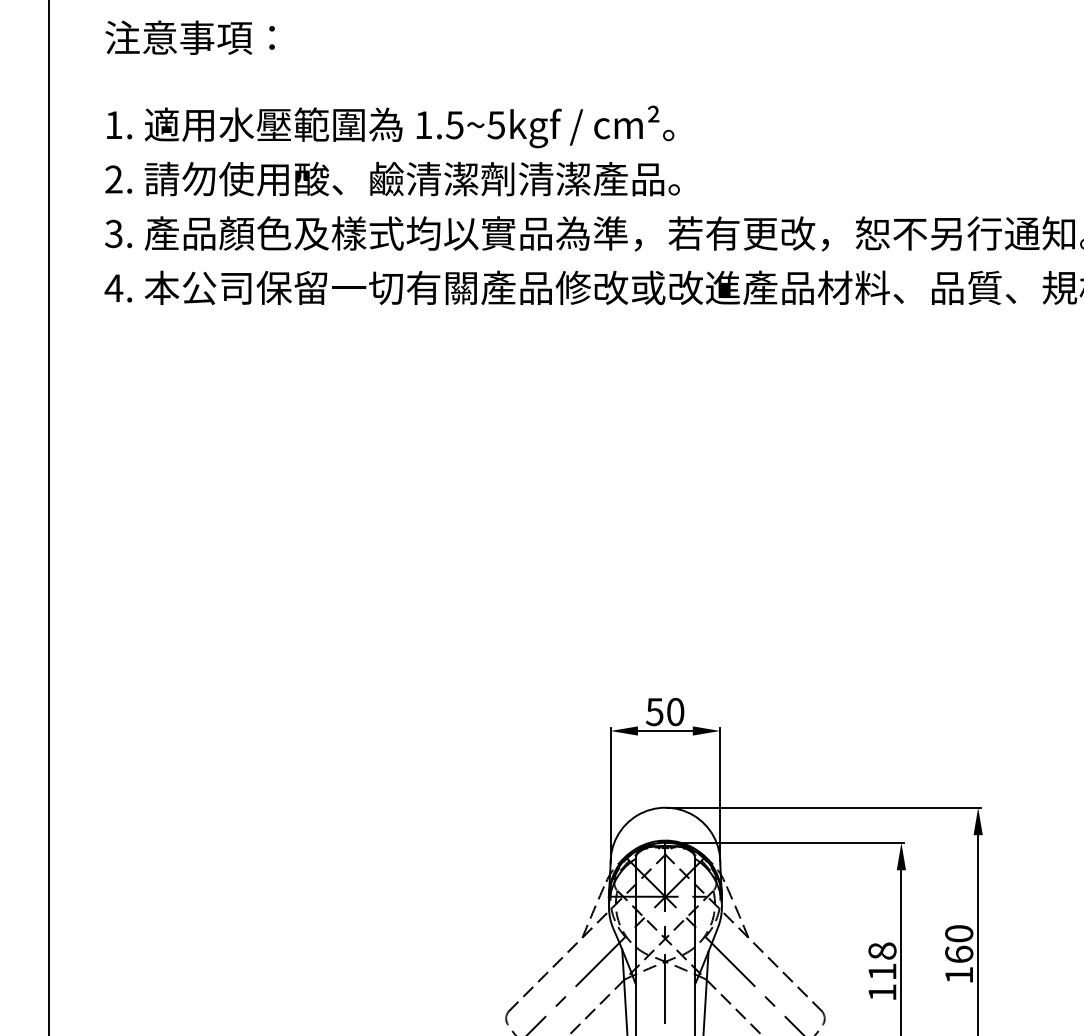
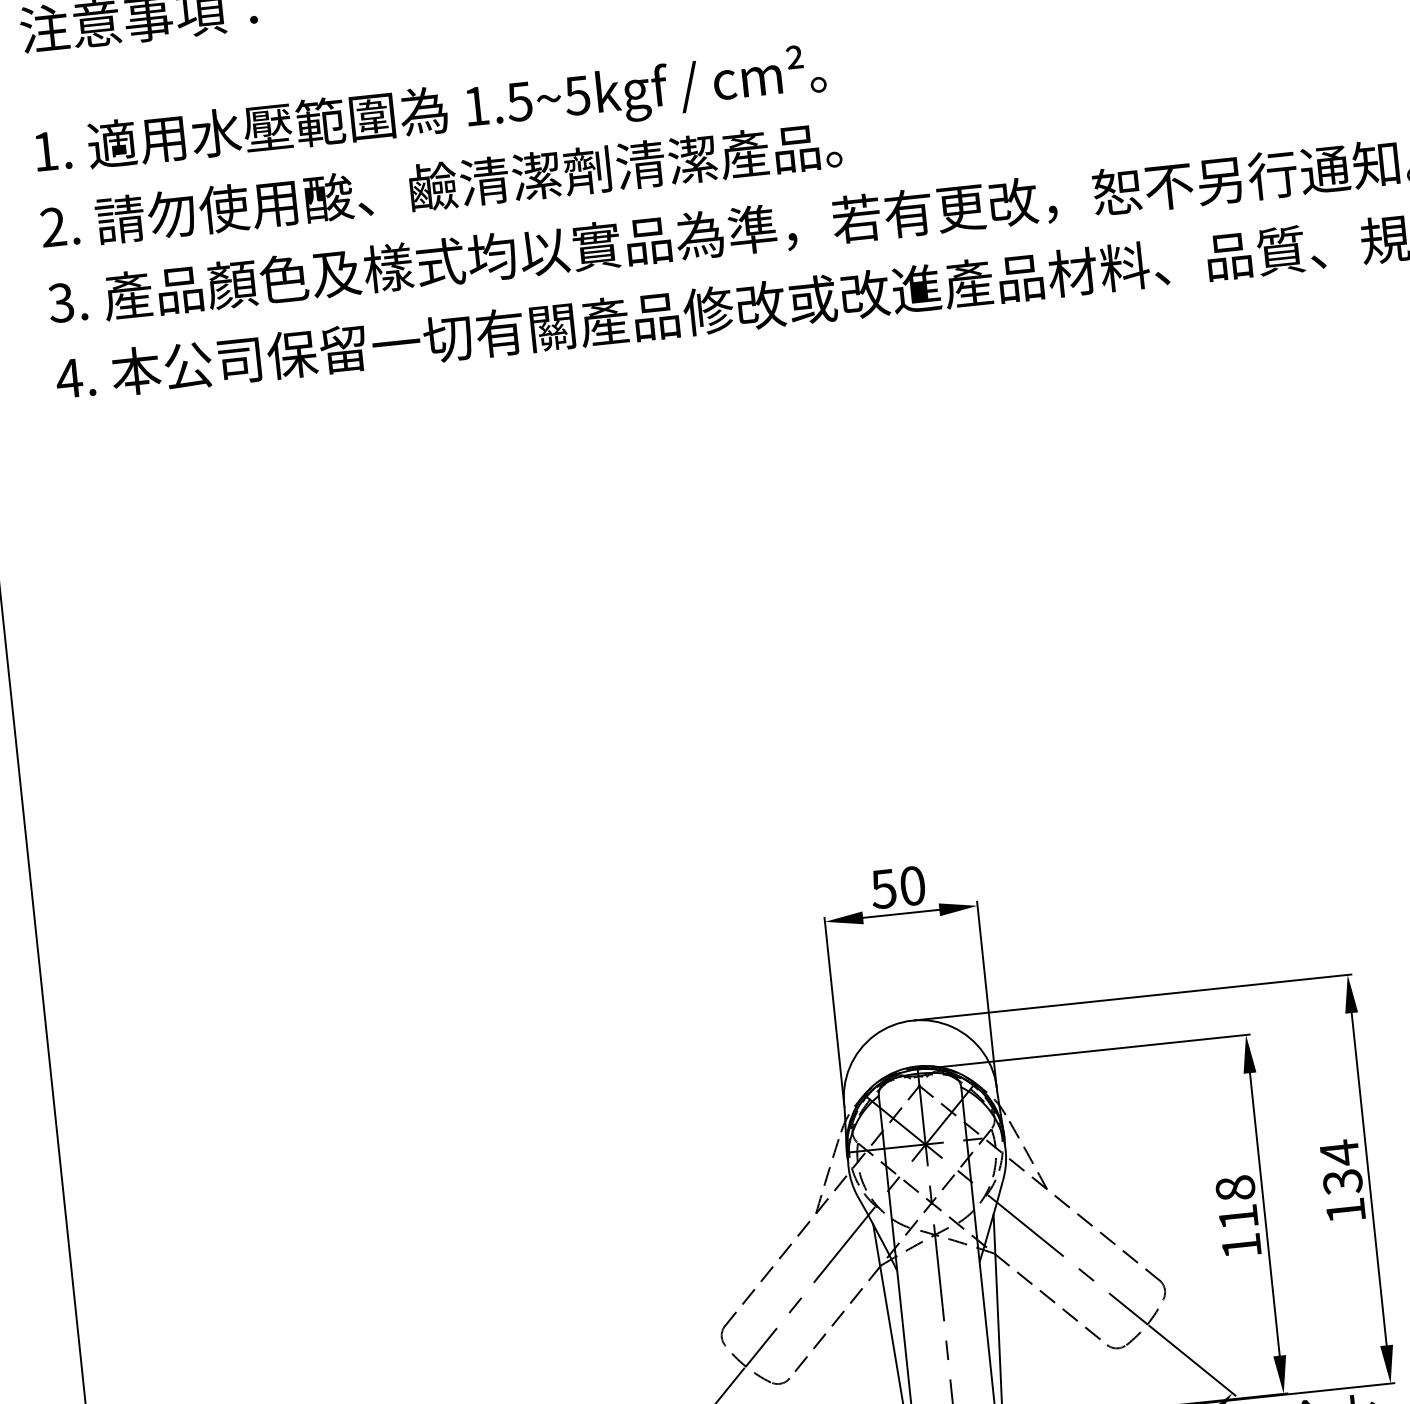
text: (959, 943) -> (1341, 1166), 160 -> 134

